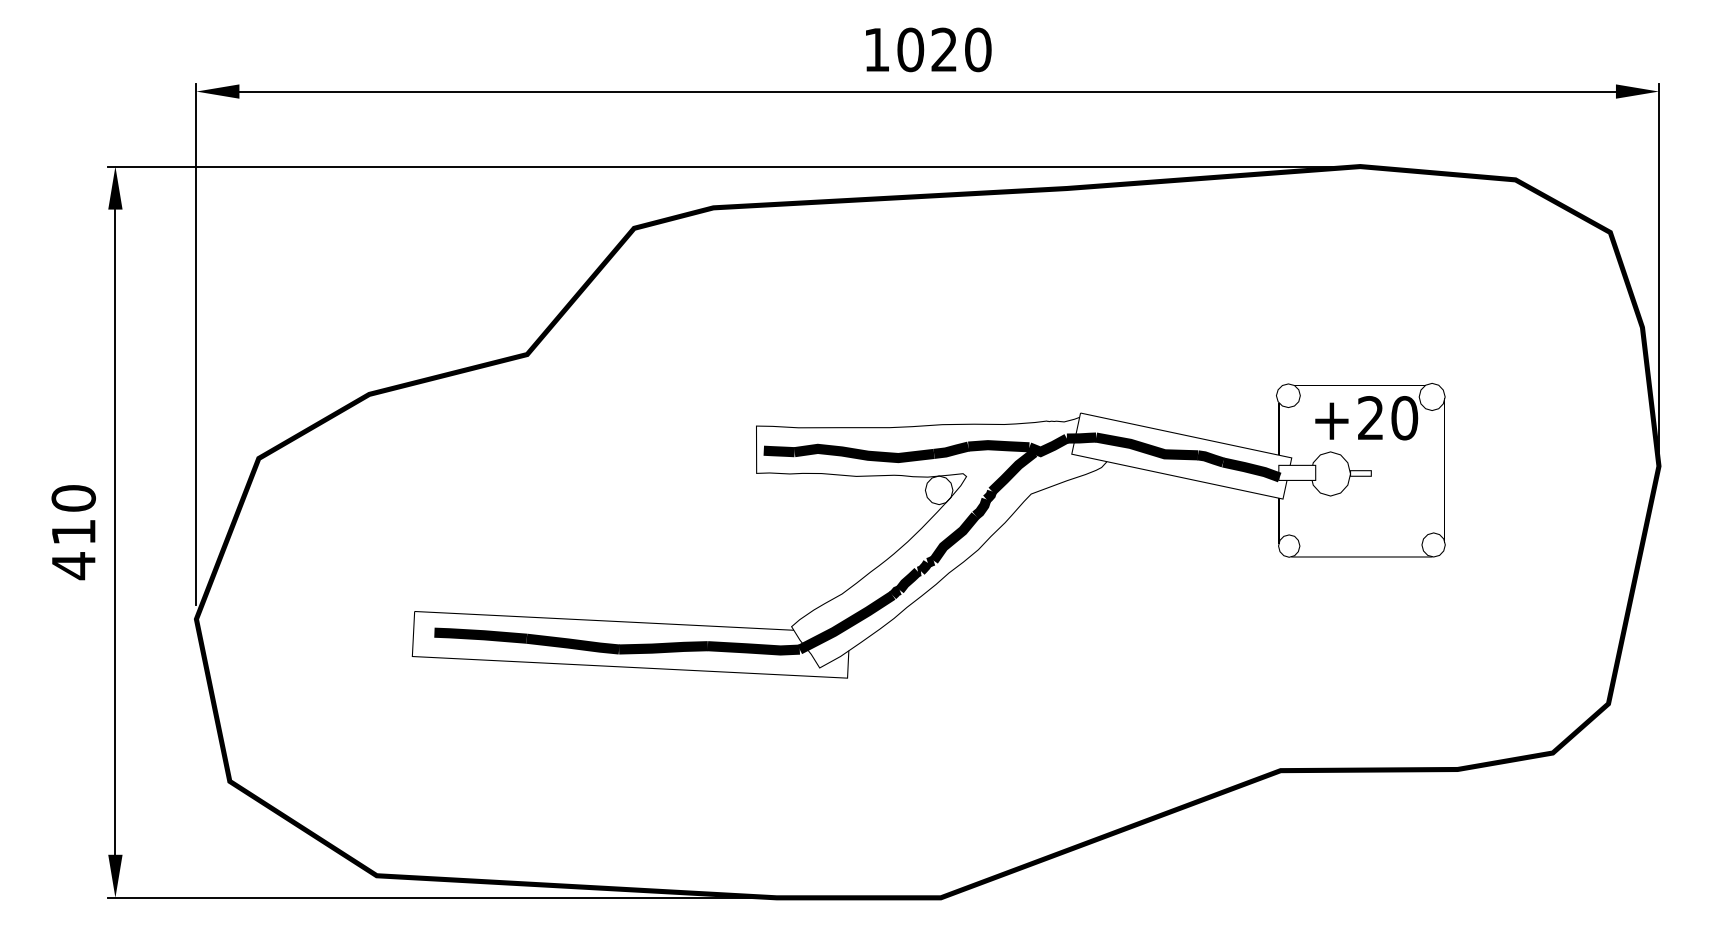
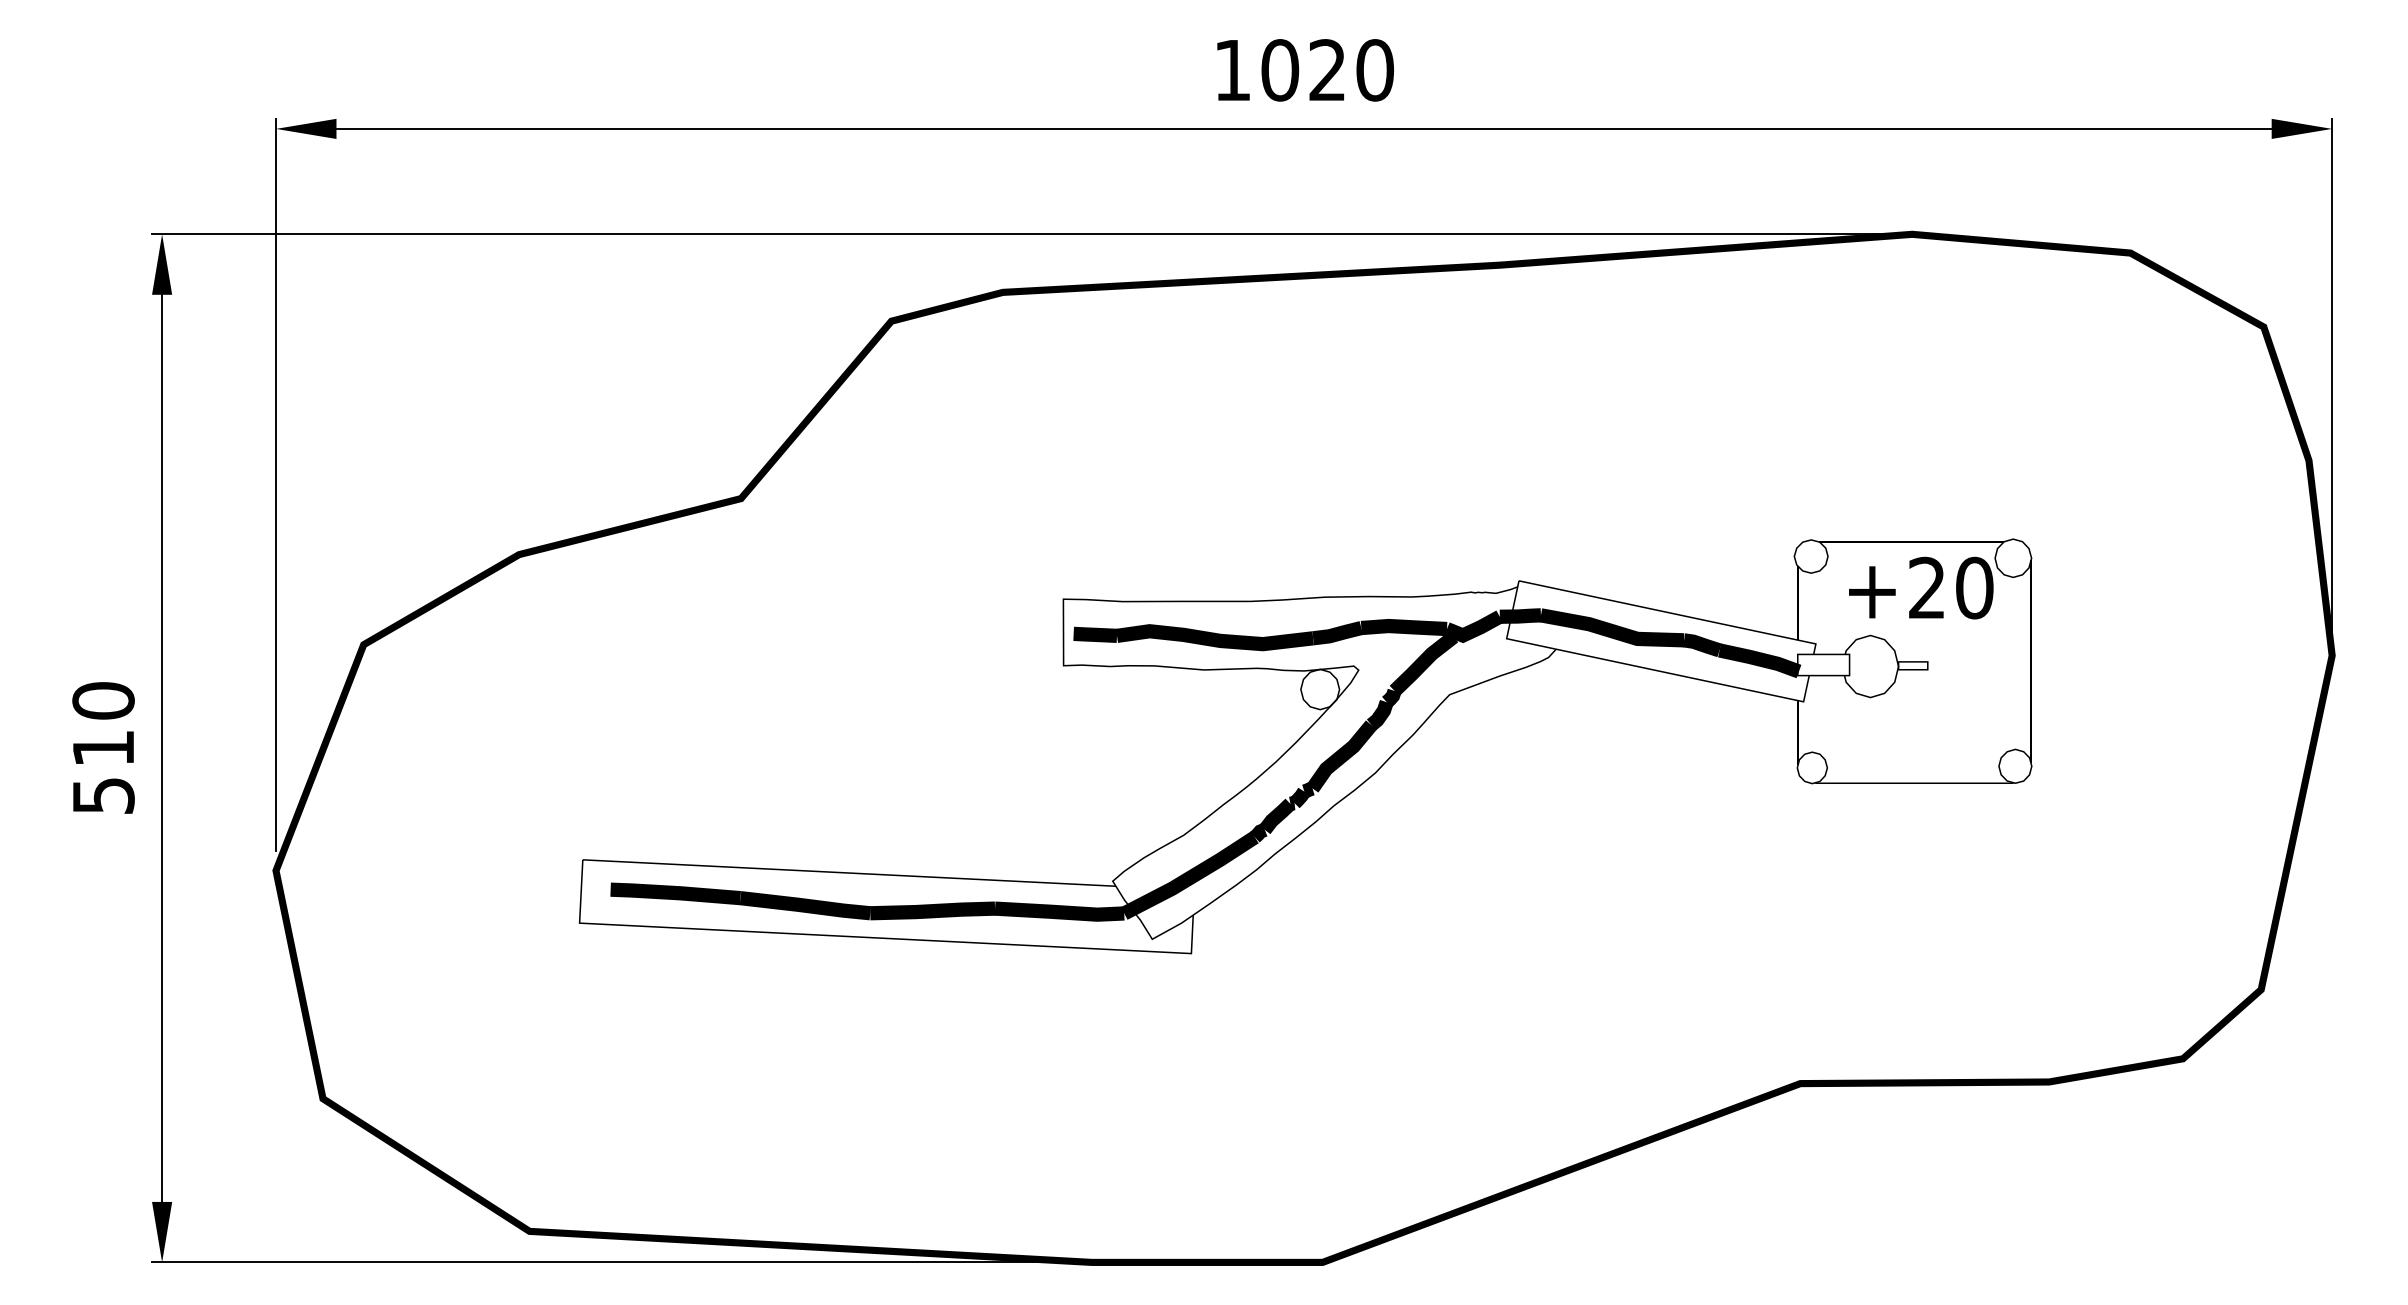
text: (73, 565) -> (103, 795), 410 -> 510

